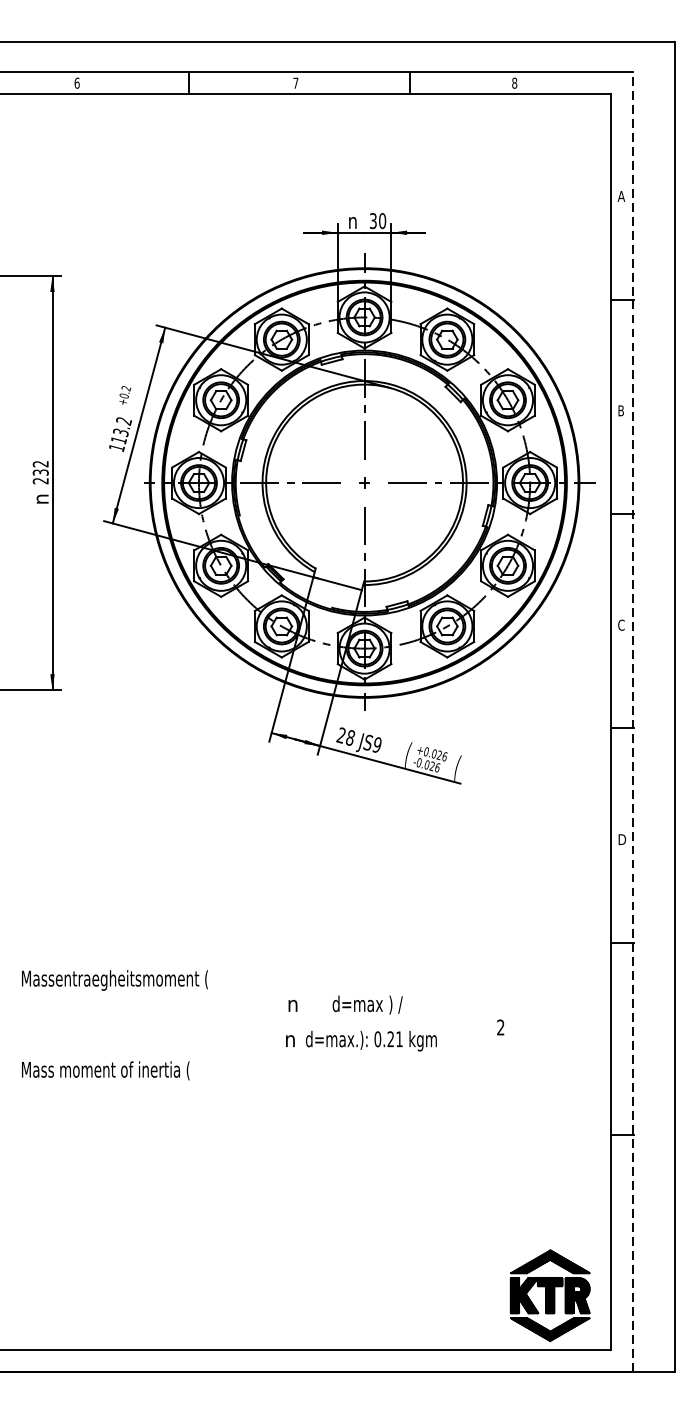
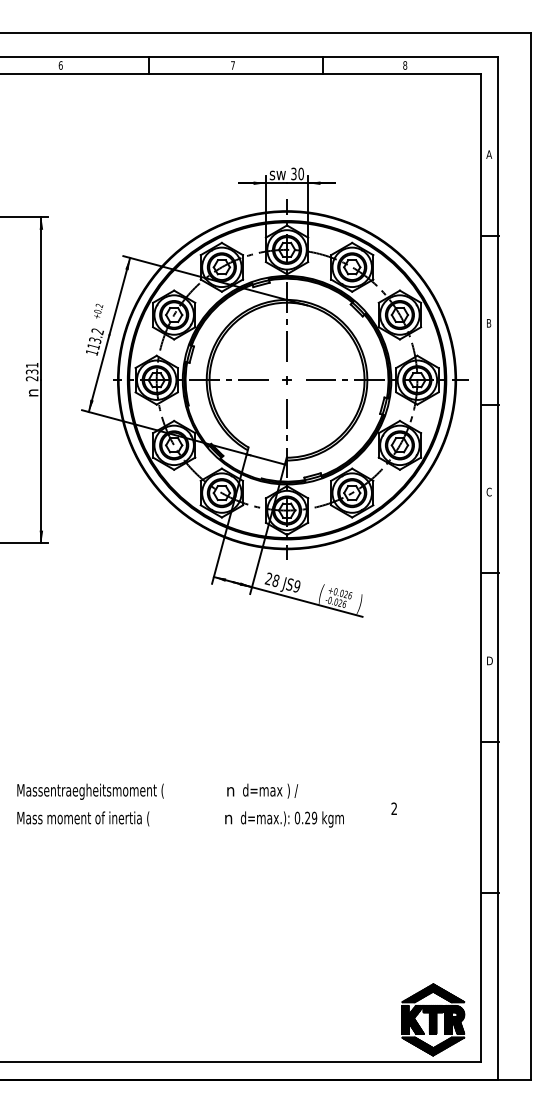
text: (352, 222) -> (277, 175), n -> sw
text: (39, 464) -> (31, 365), 232 -> 231
line: (633, 720) -> (498, 567), dashed -> solid
text: (456, 767) -> (359, 604), ( -> )
text: (114, 980) -> (90, 791), moved
text: (367, 1004) -> (270, 790), moved
text: (399, 1038) -> (314, 817), 0.21 -> 0.29
text: (105, 1070) -> (83, 818), moved

